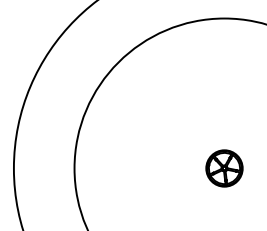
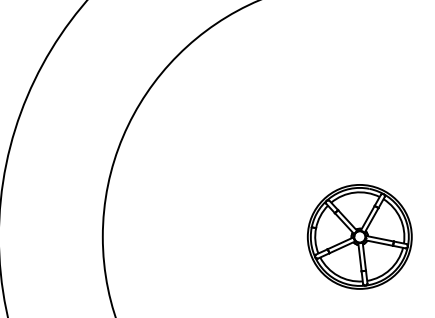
part: (224, 168) -> (359, 236), size x1.67

